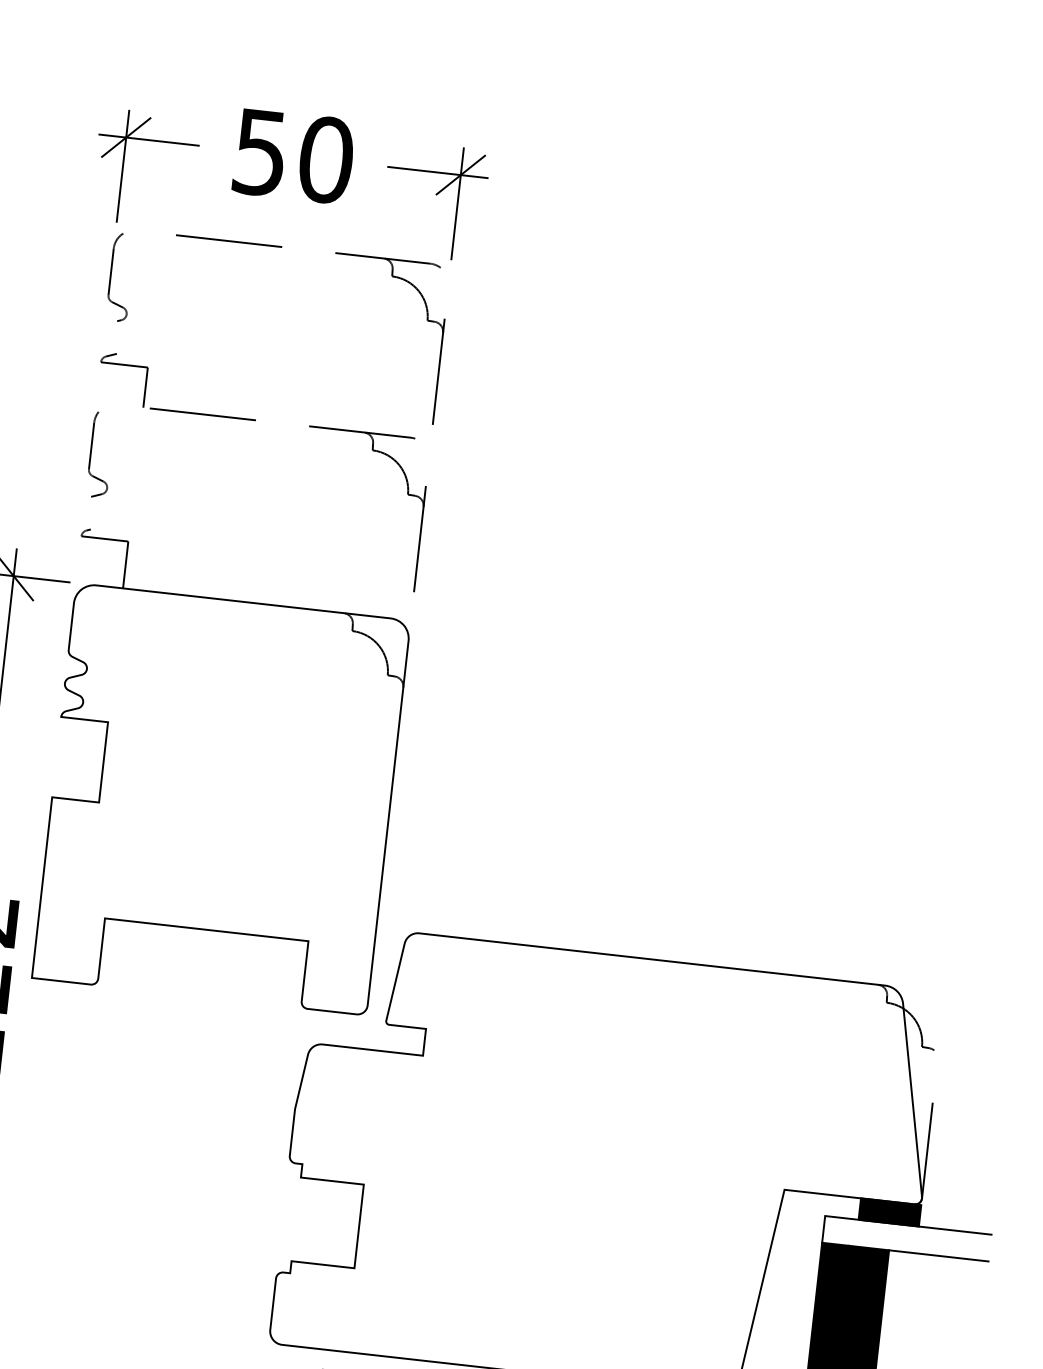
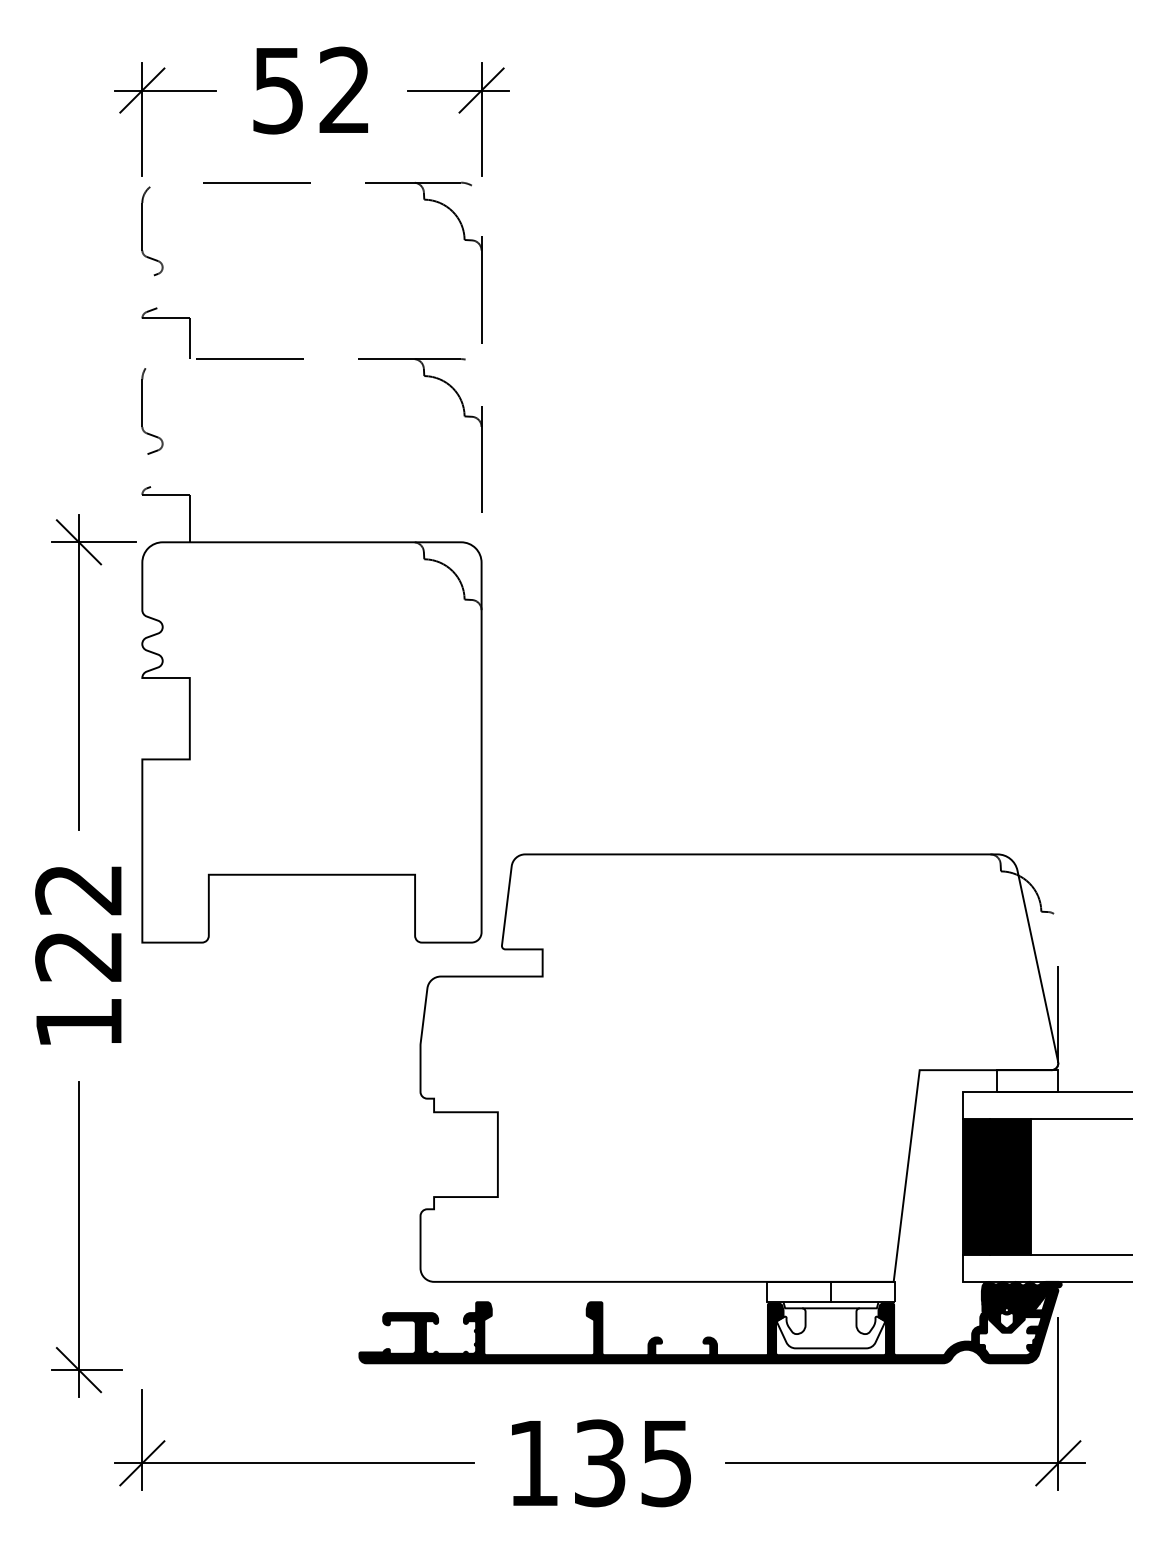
text: (326, 160) -> (345, 90), 50 -> 52
fill: (889, 1211) -> (1027, 1080), removed

